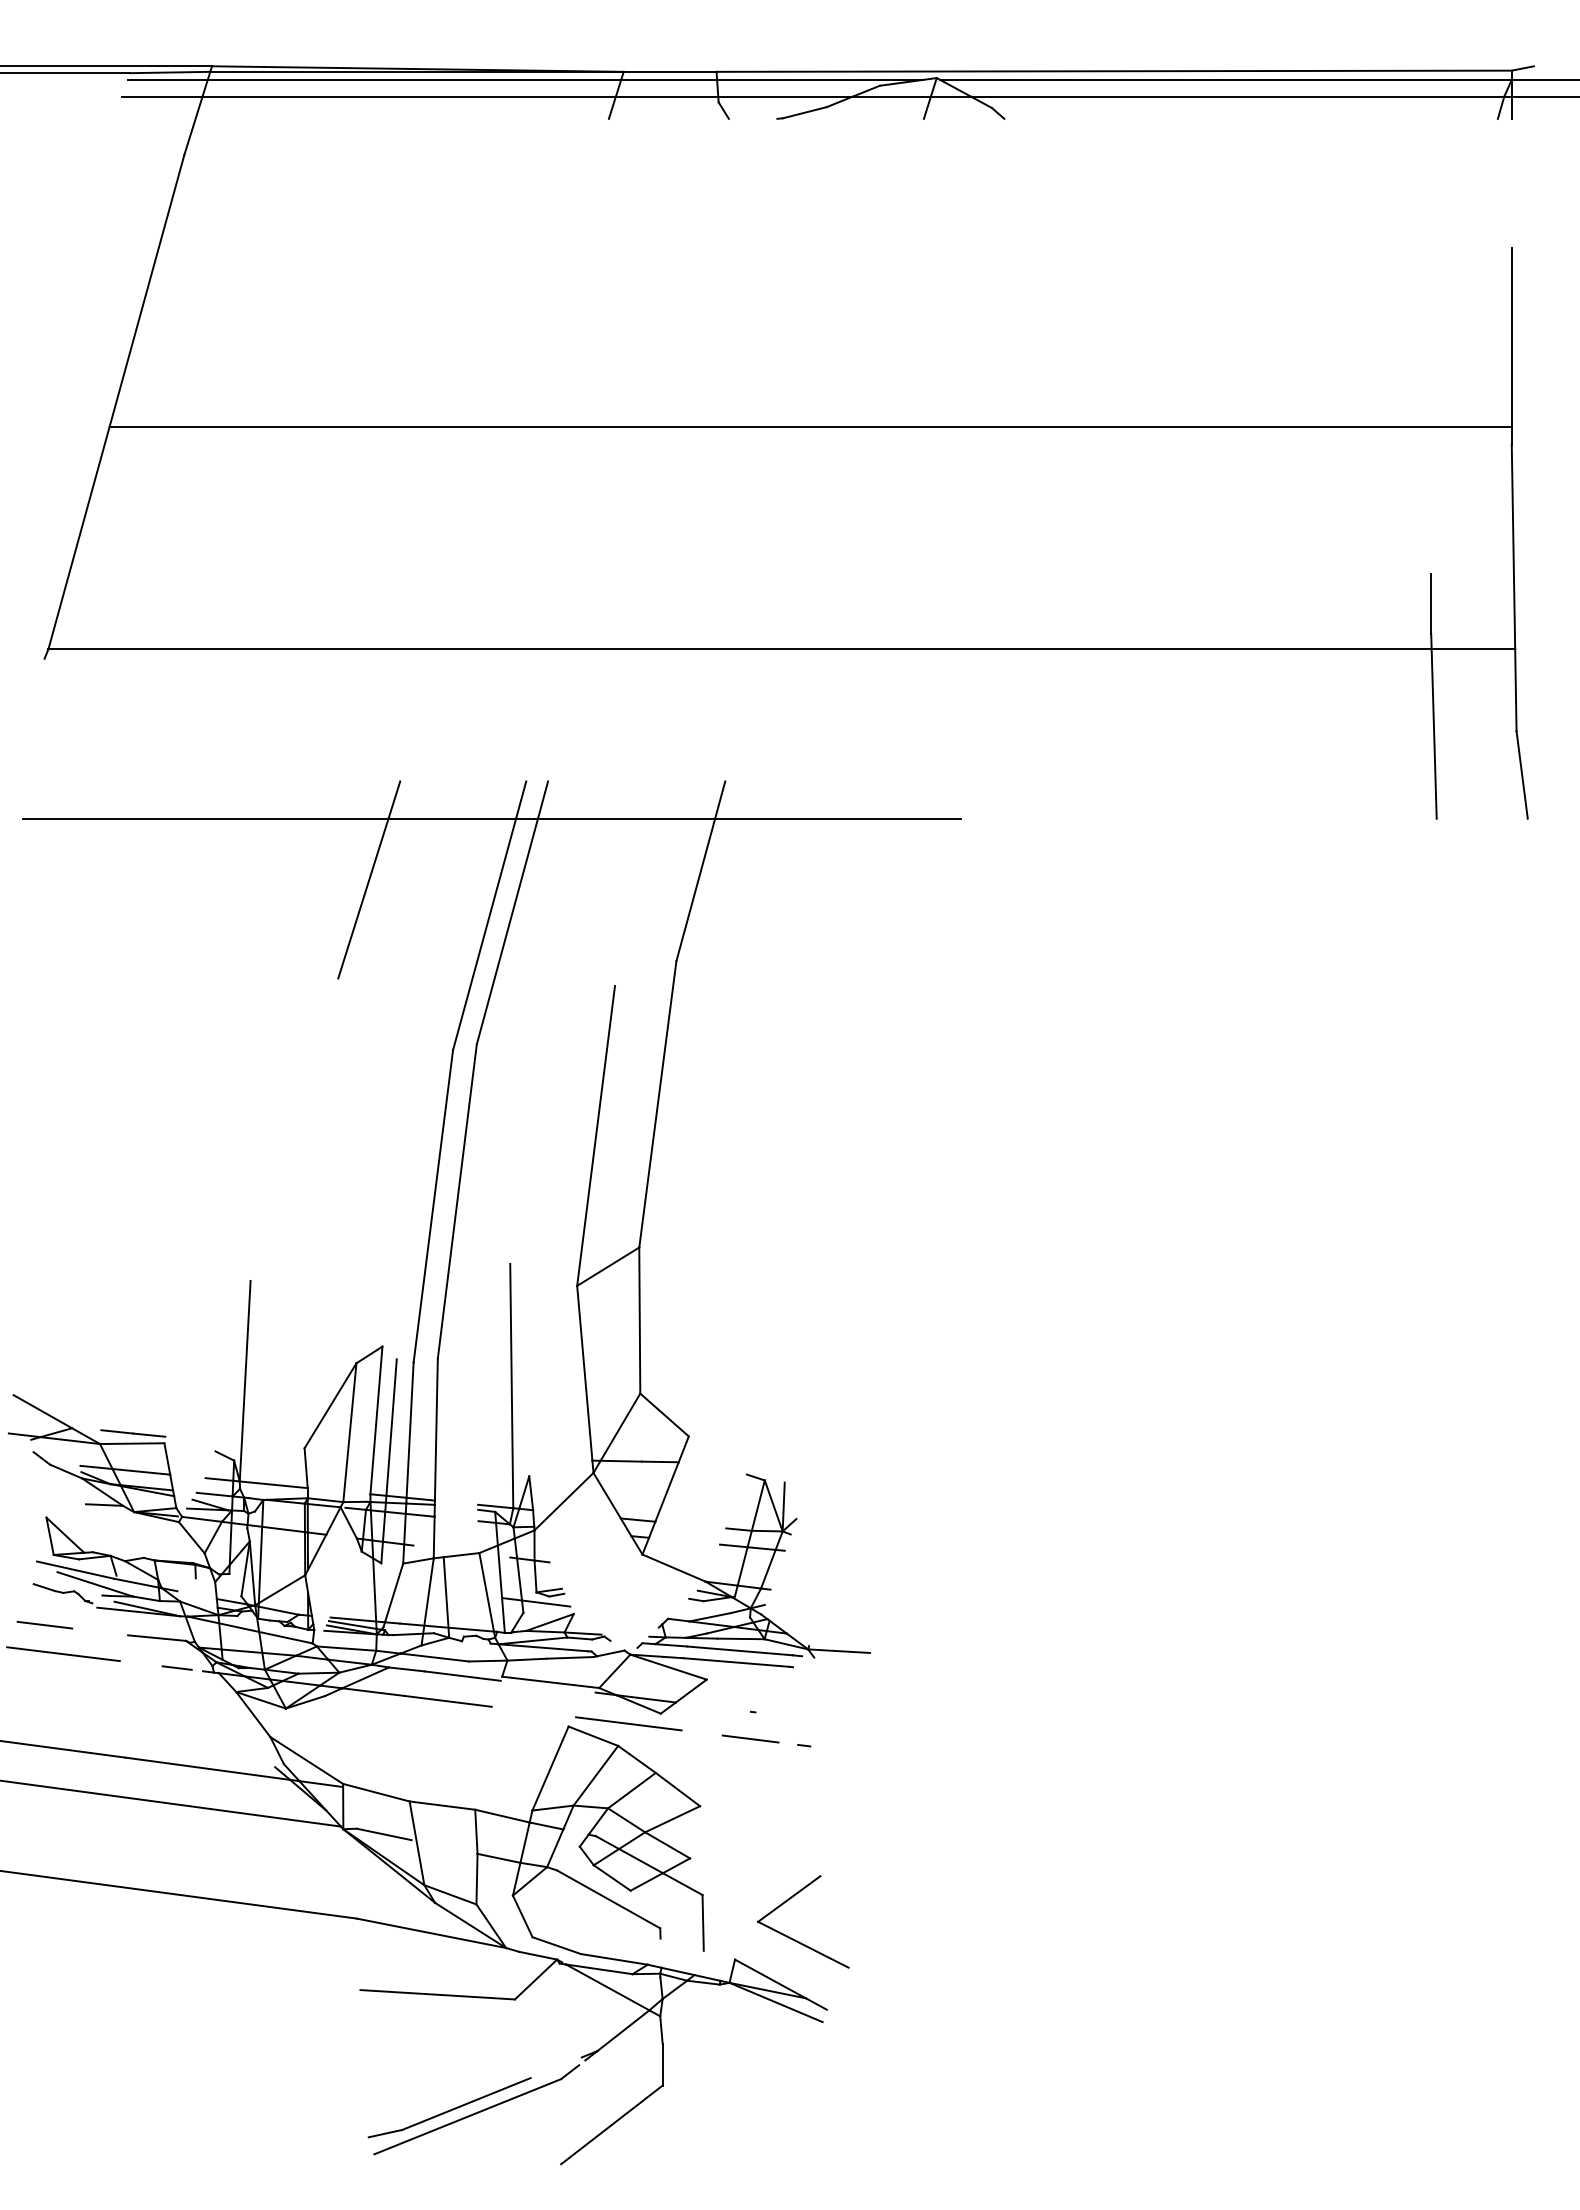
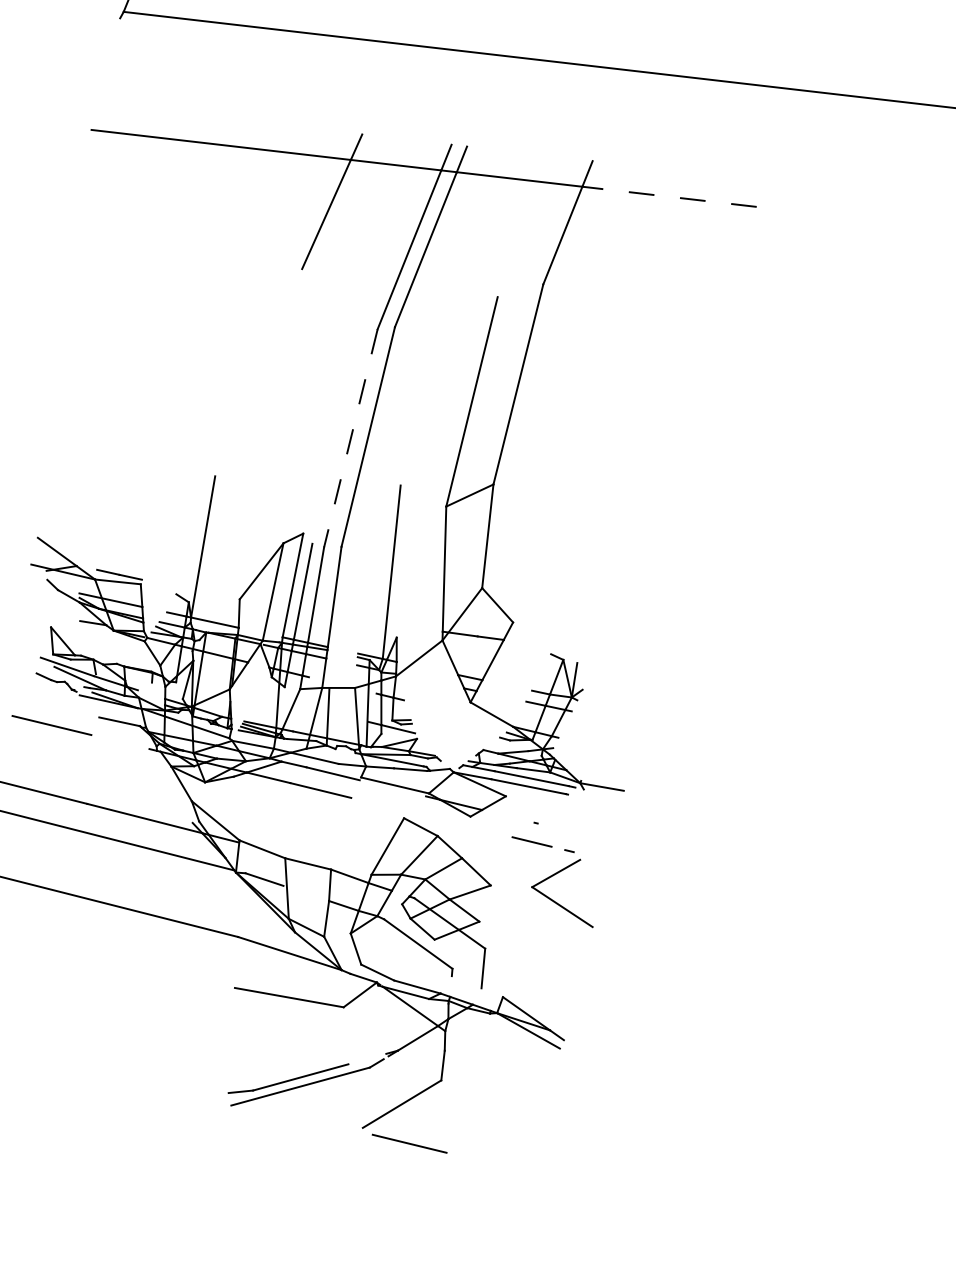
line: (838, 818) -> (669, 196), solid -> dashed
line: (433, 1206) -> (350, 438), solid -> dashed
line: (44, 1624) -> (40, 702), removed
line: (176, 1667) -> (130, 744), removed
line: (628, 1723) -> (409, 1143), moved
part: (795, 1939) -> (557, 902), moved

